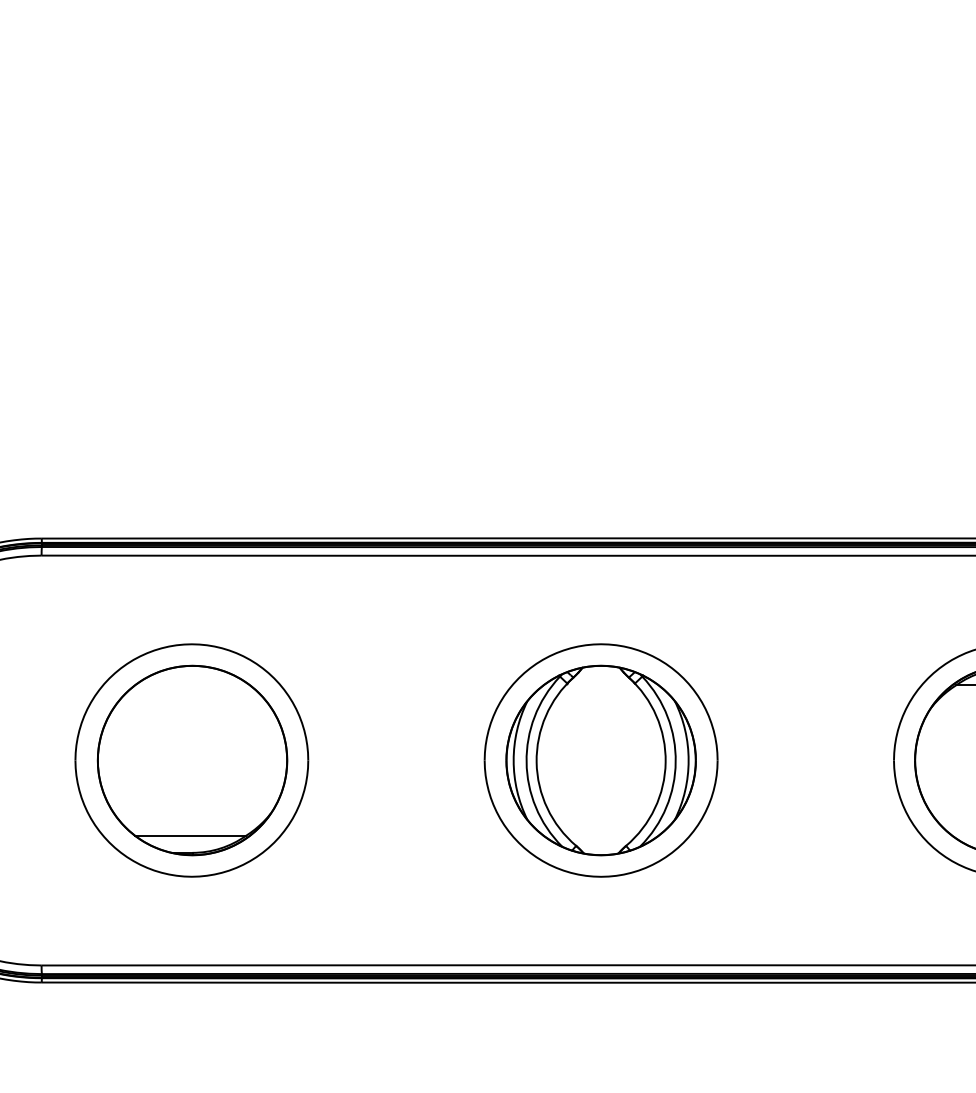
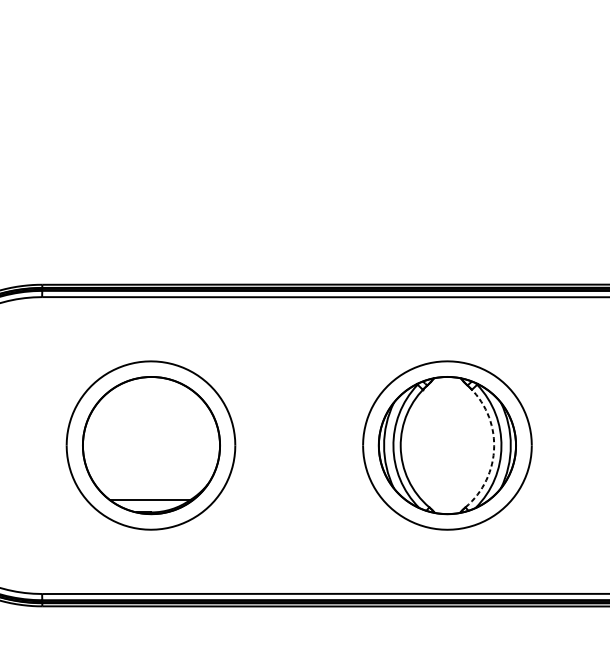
arc: (665, 762) -> (494, 446), solid -> dashed

